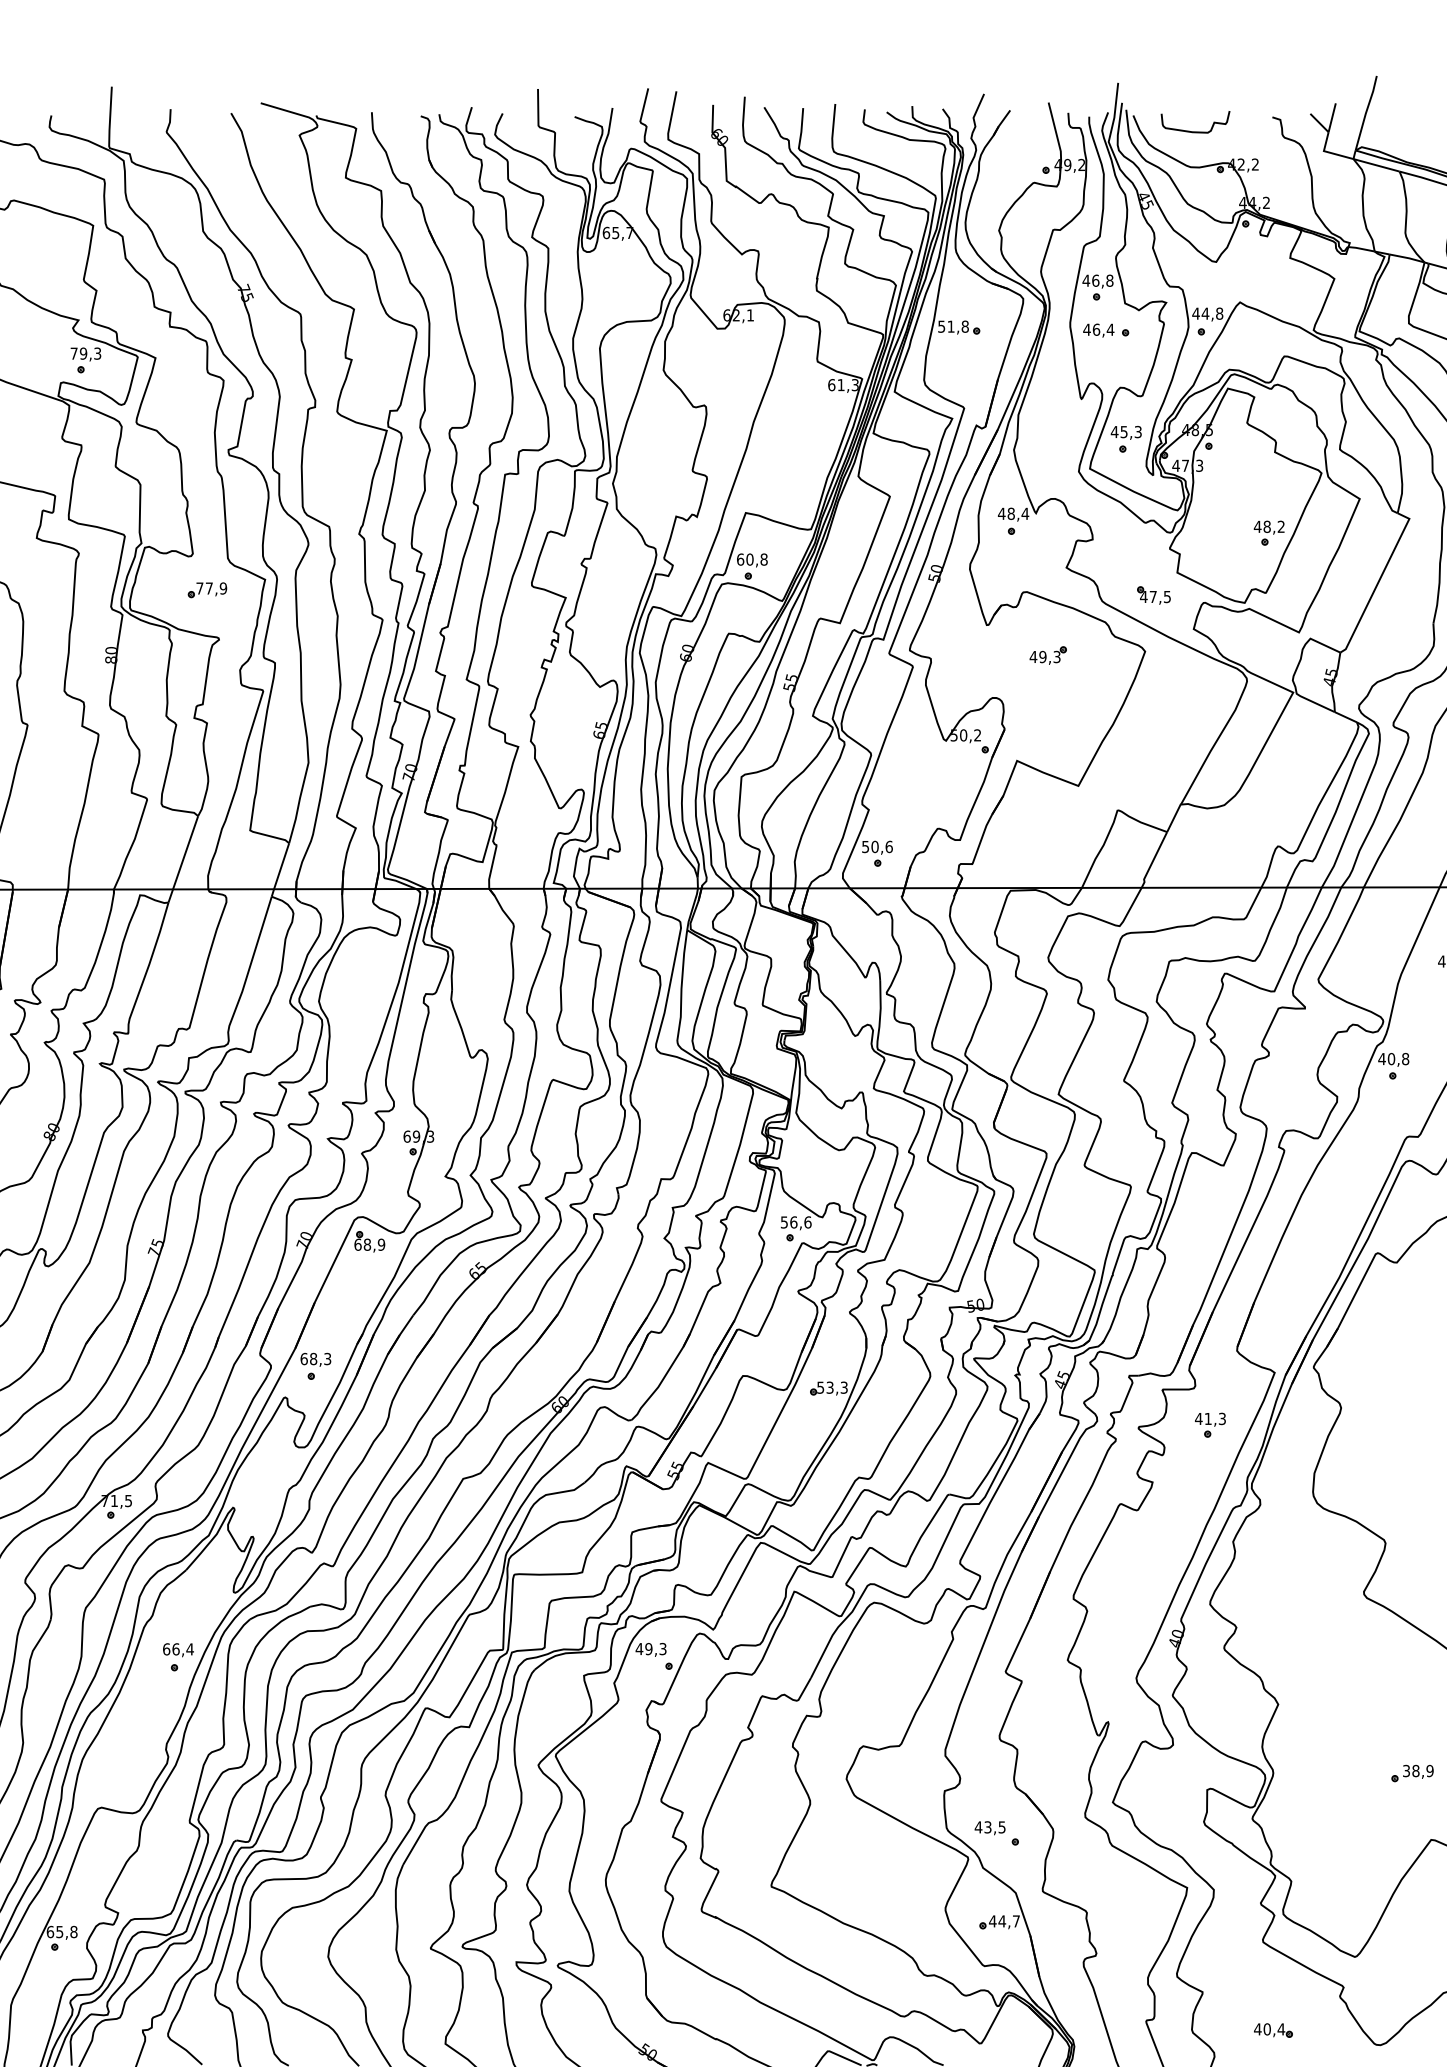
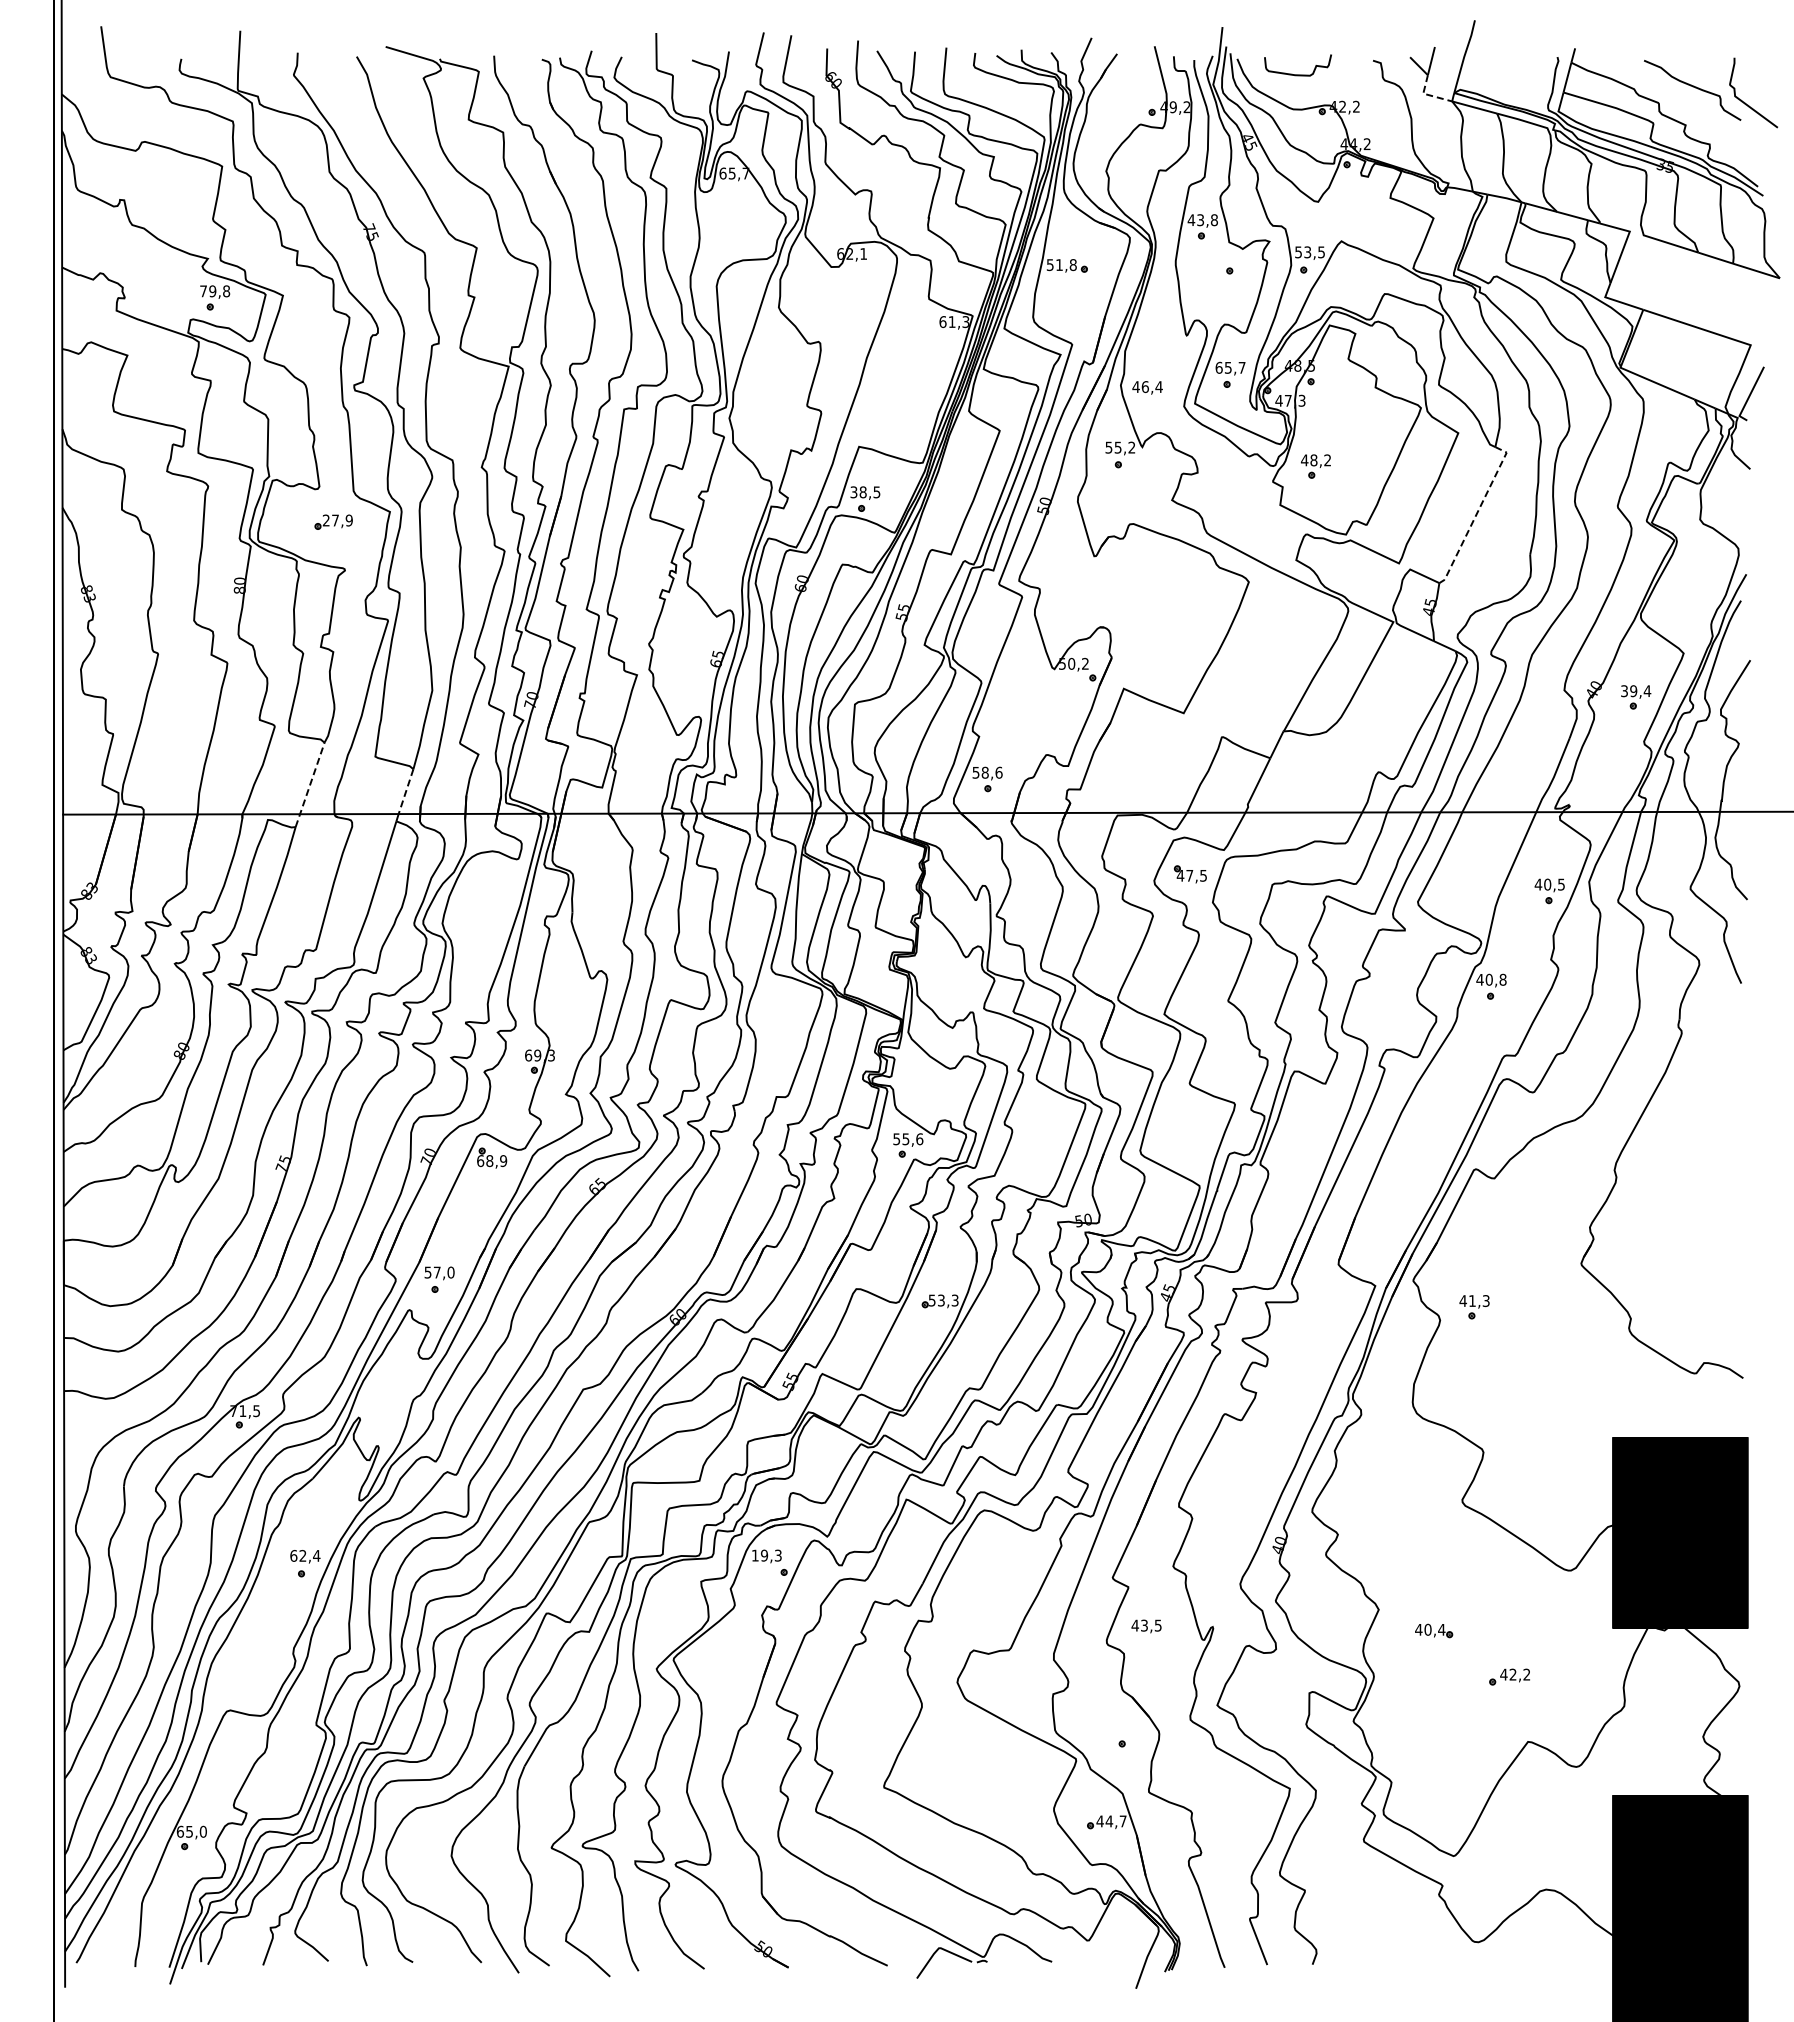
line: (1330, 153) -> (1429, 95), solid -> dashed
text: (1095, 281) -> (1200, 220), 46,8 -> 43,8
text: (1207, 313) -> (1309, 252), 44,8 -> 53,5
text: (1098, 330) -> (1147, 387), moved
text: (97, 353) -> (226, 291), 79,3 -> 79,8
text: (1126, 431) -> (1230, 367), 45,3 -> 65,7
text: (1013, 513) -> (1120, 447), 48,4 -> 55,2
part: (1268, 533) -> (1315, 466), moved
text: (752, 559) -> (865, 492), 60,8 -> 38,5
line: (1379, 581) -> (1477, 513), solid -> dashed
text: (199, 588) -> (325, 520), 77,9 -> 27,9
part: (1152, 595) -> (1189, 874), moved
part: (1048, 655) -> (1154, 585), removed
text: (874, 846) -> (984, 772), 50,6 -> 58,6
line: (183, 858) -> (310, 784), solid -> dashed
line: (282, 866) -> (406, 791), solid -> dashed
text: (793, 1222) -> (905, 1139), 56,6 -> 55,6
text: (315, 1358) -> (439, 1272), 68,3 -> 57,0
part: (1210, 1425) -> (1474, 1307), moved
text: (175, 1648) -> (302, 1555), 66,4 -> 62,4
text: (639, 1648) -> (755, 1555), 49,3 -> 19,3
text: (1418, 1770) -> (1515, 1674), 38,9 -> 42,2
text: (990, 1828) -> (1146, 1626), moved
text: (73, 1931) -> (202, 1831), 65,8 -> 65,0
part: (1273, 2030) -> (1434, 1630), moved

